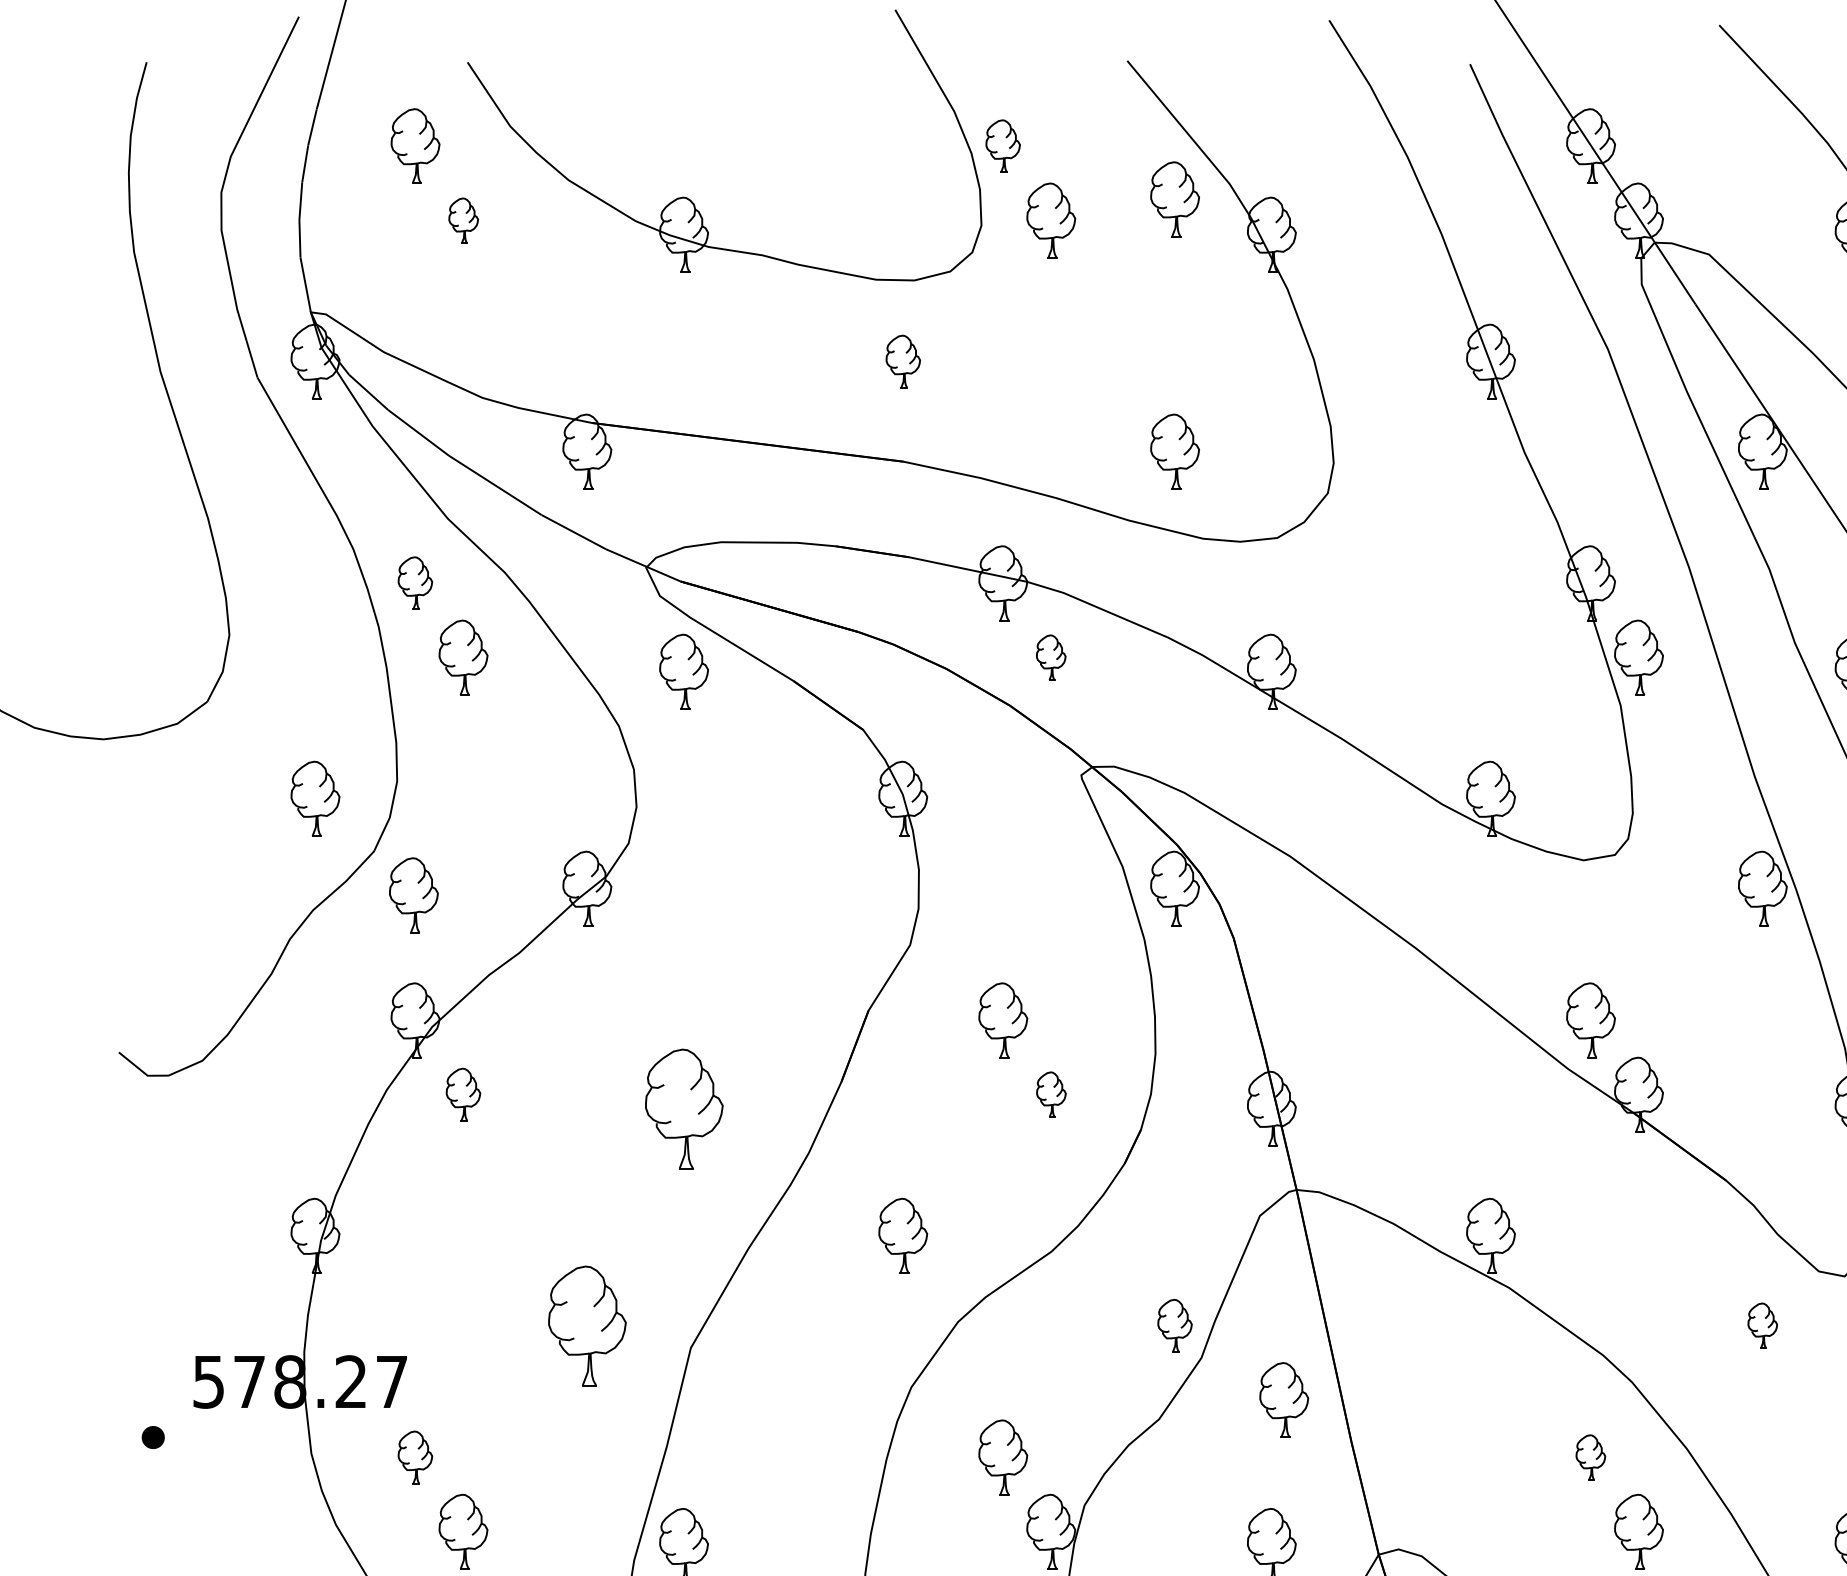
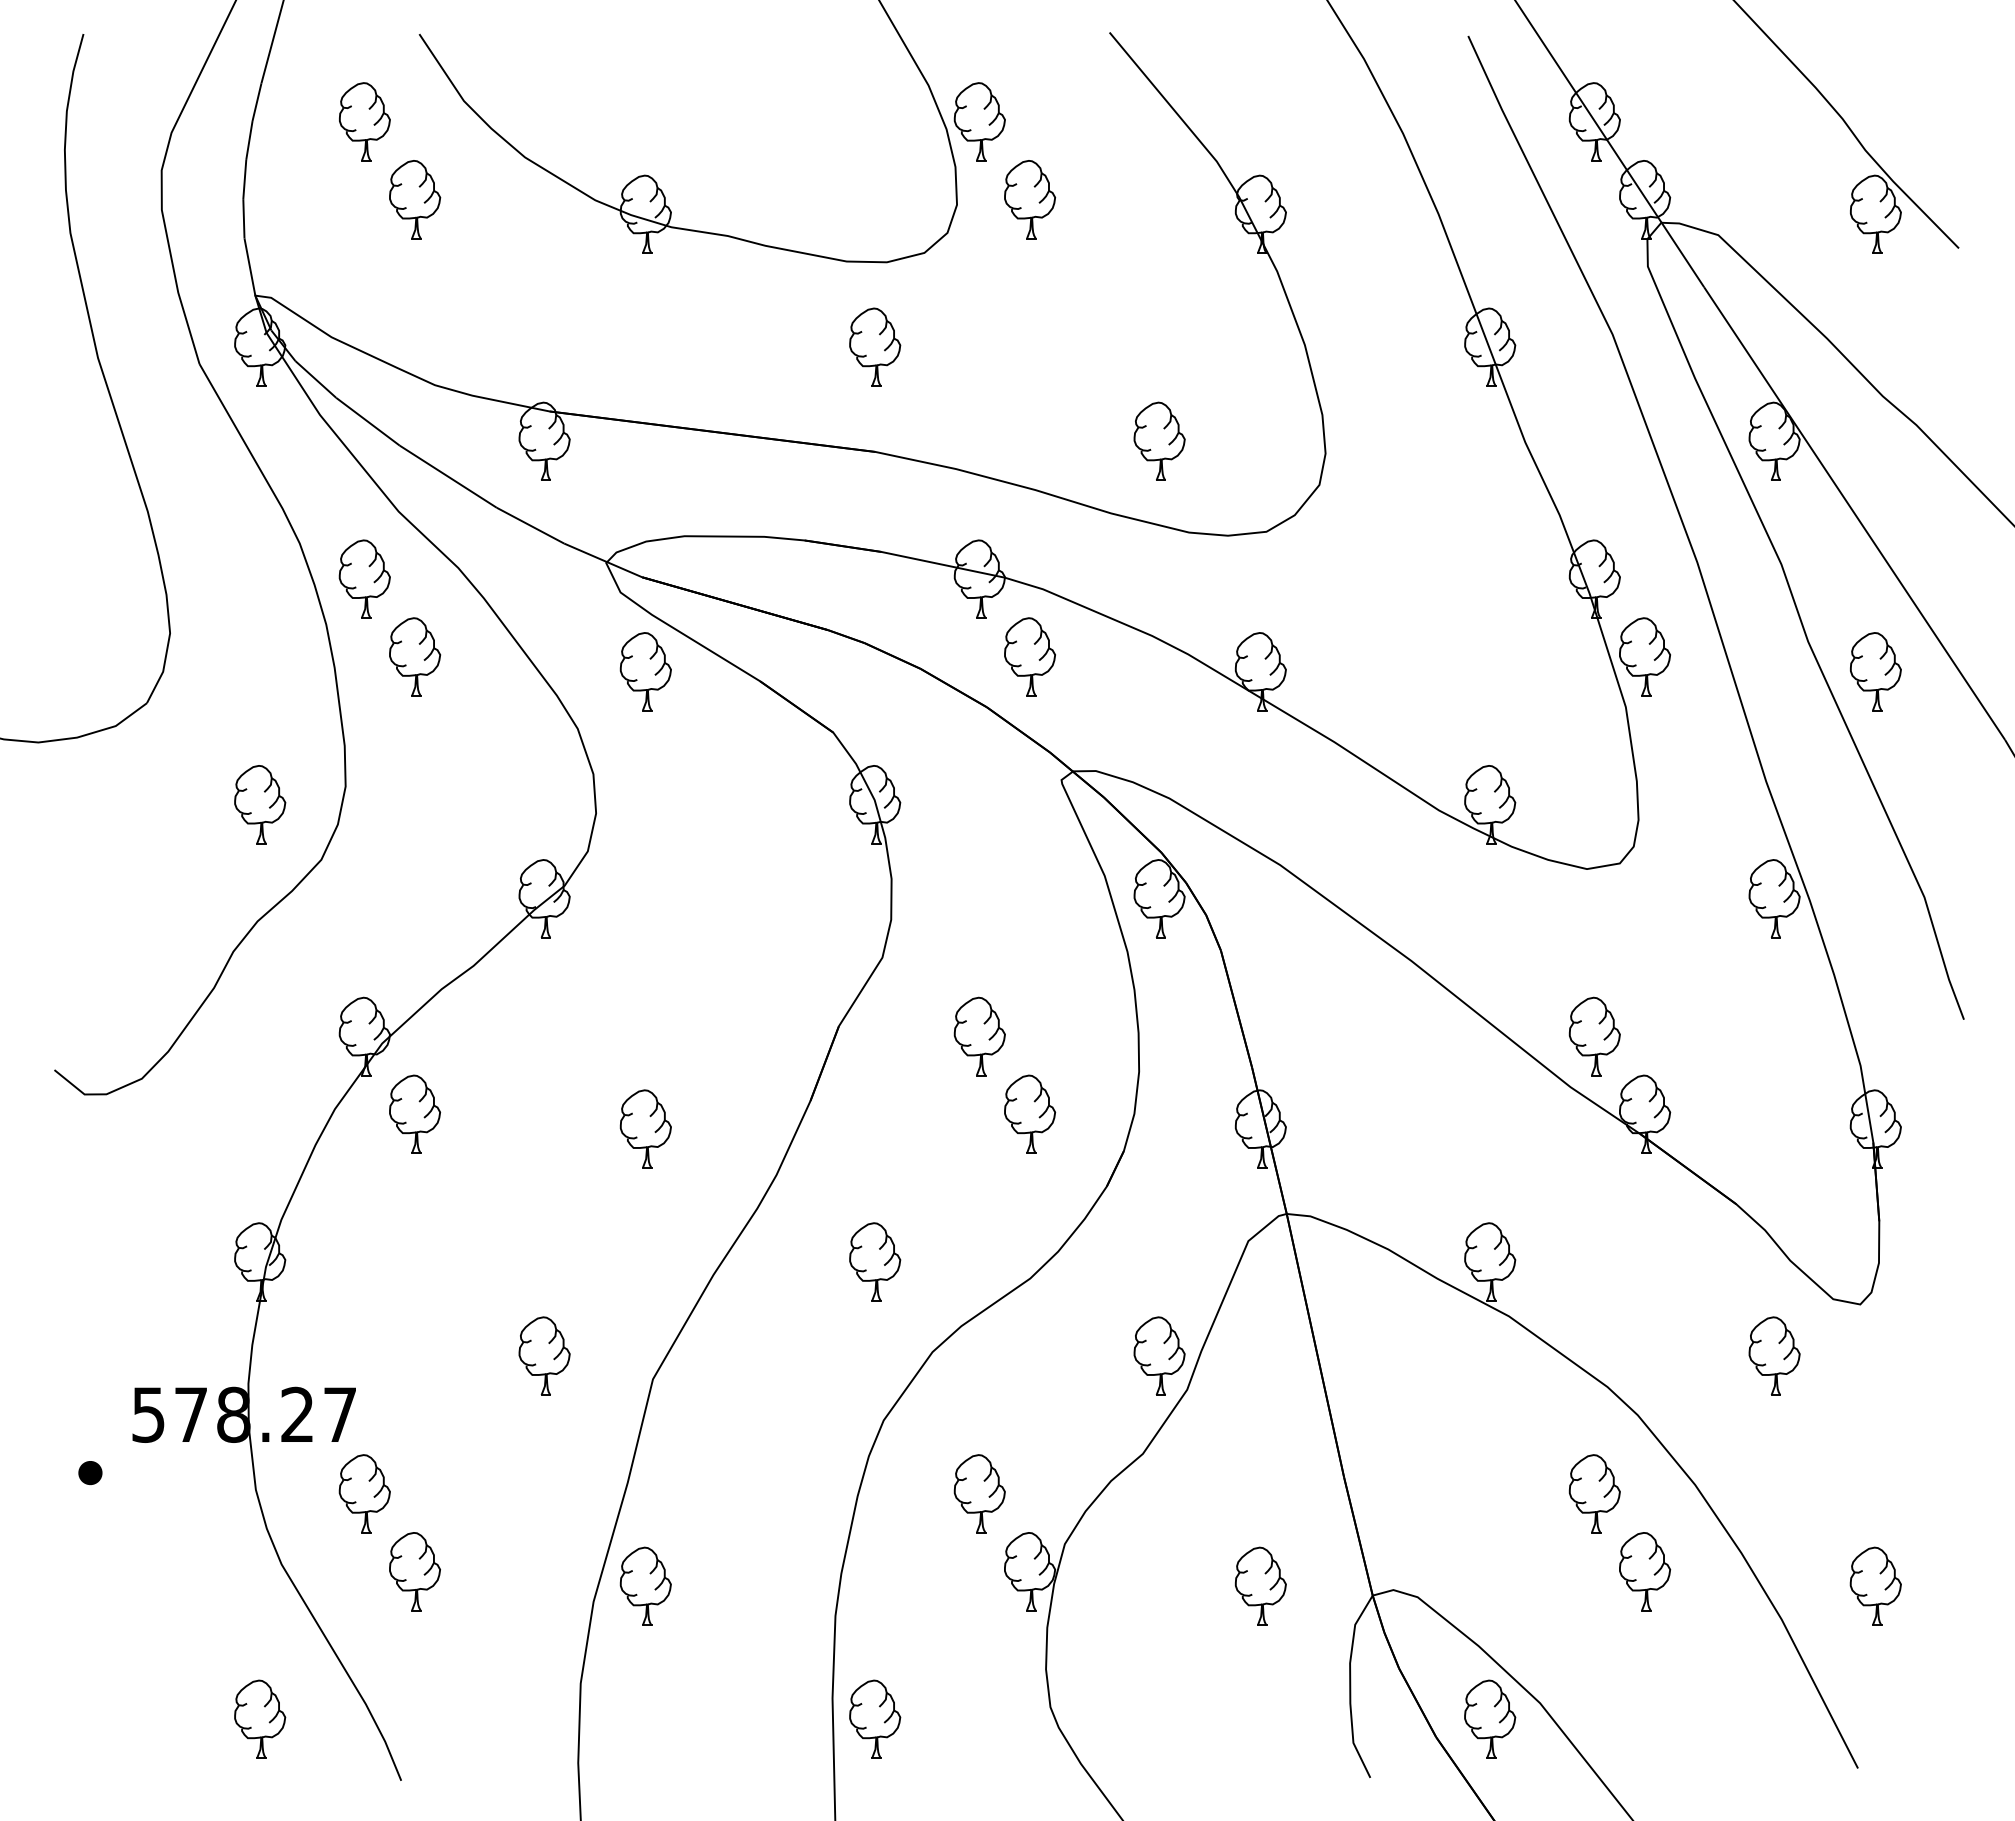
part: (1002, 145) -> (979, 121), size x1.43
part: (1174, 198) -> (1159, 176), removed
part: (463, 220) -> (415, 199), size x1.67
part: (903, 360) -> (875, 346), size x1.43
part: (415, 582) -> (364, 578), size x1.43
part: (1050, 657) -> (1029, 656), size x1.67
part: (414, 895) -> (363, 905), removed
part: (462, 1093) -> (414, 1113), size x1.43
part: (1051, 1093) -> (1030, 1113), size x1.67
part: (683, 1108) -> (645, 1128), size x0.62
part: (587, 1325) -> (544, 1355), size x0.62
part: (1174, 1325) -> (1159, 1355), size x1.43
part: (1762, 1325) -> (1774, 1355), size x1.67
part: (1283, 1399) -> (1273, 1433), removed
part: (415, 1457) -> (364, 1493), size x1.43
part: (1590, 1457) -> (1594, 1493), size x1.67

